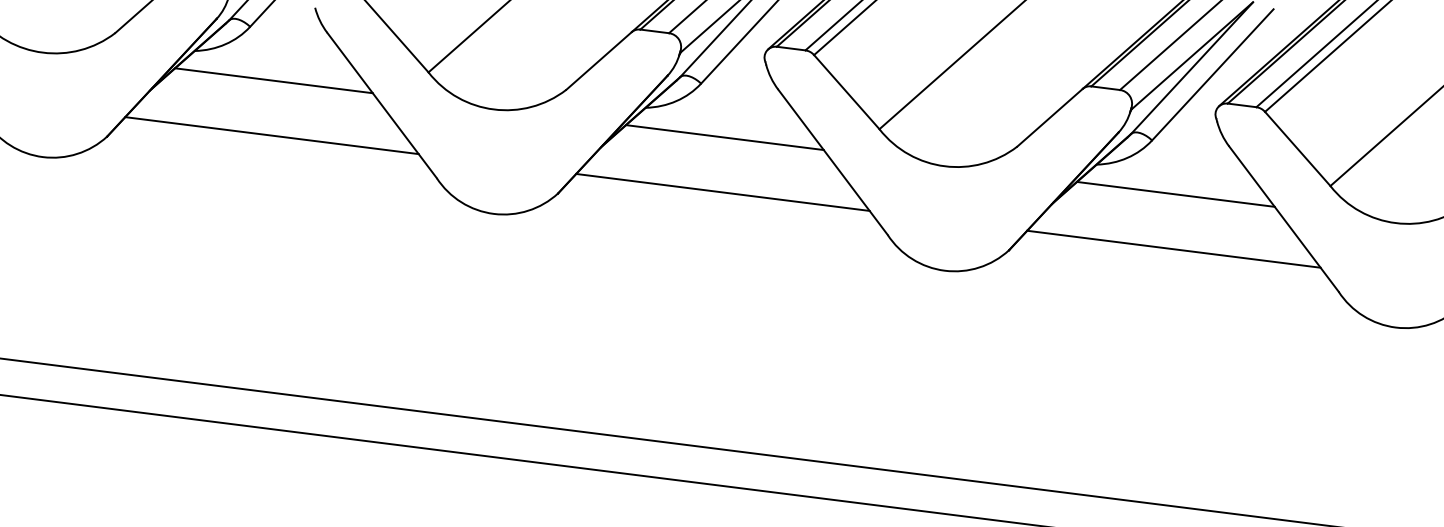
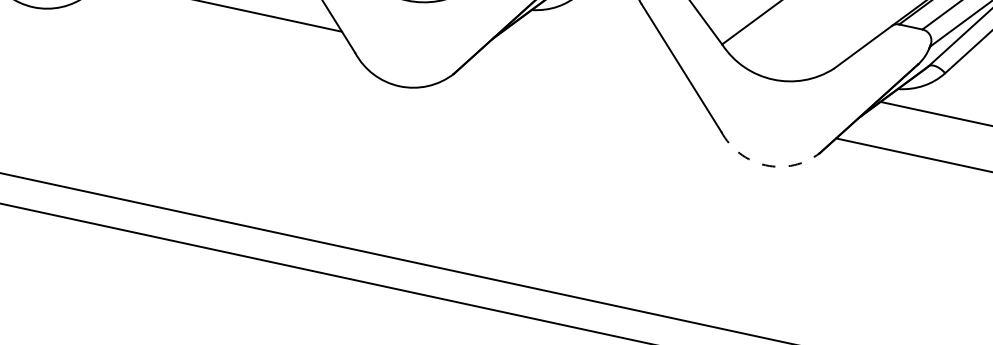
line: (724, 137) -> (594, 40), removed
line: (722, 191) -> (588, 84), removed
arc: (944, 270) -> (765, 165), solid -> dashed

